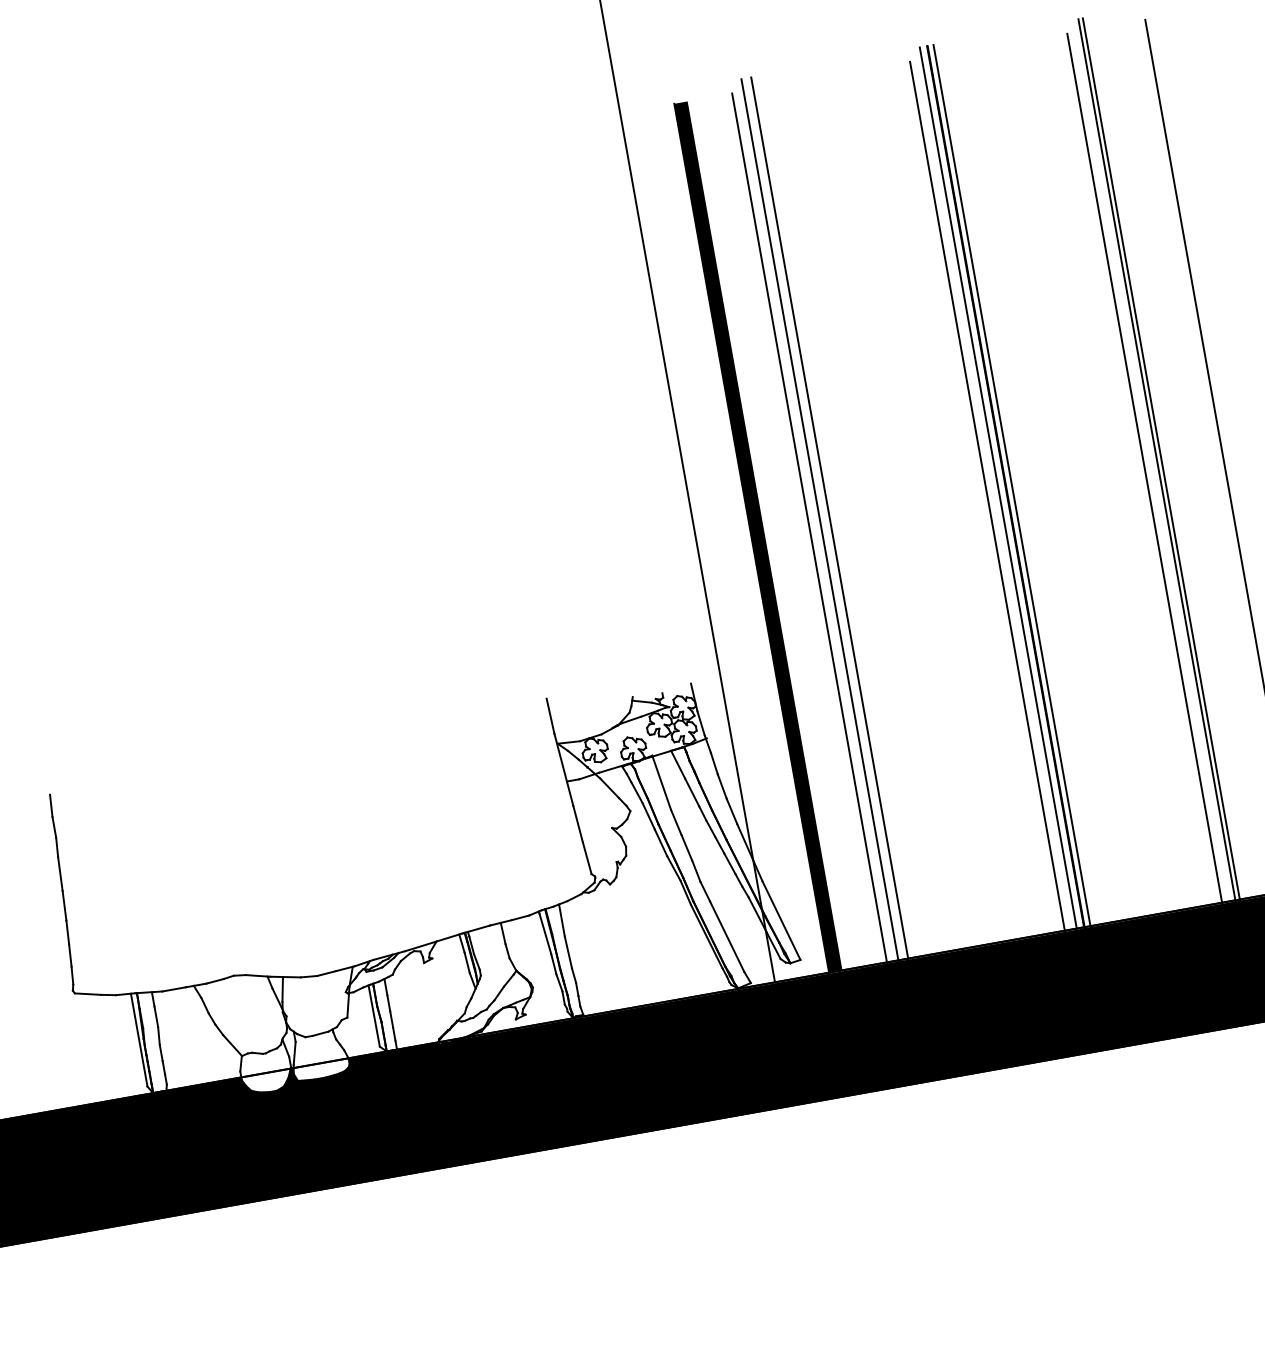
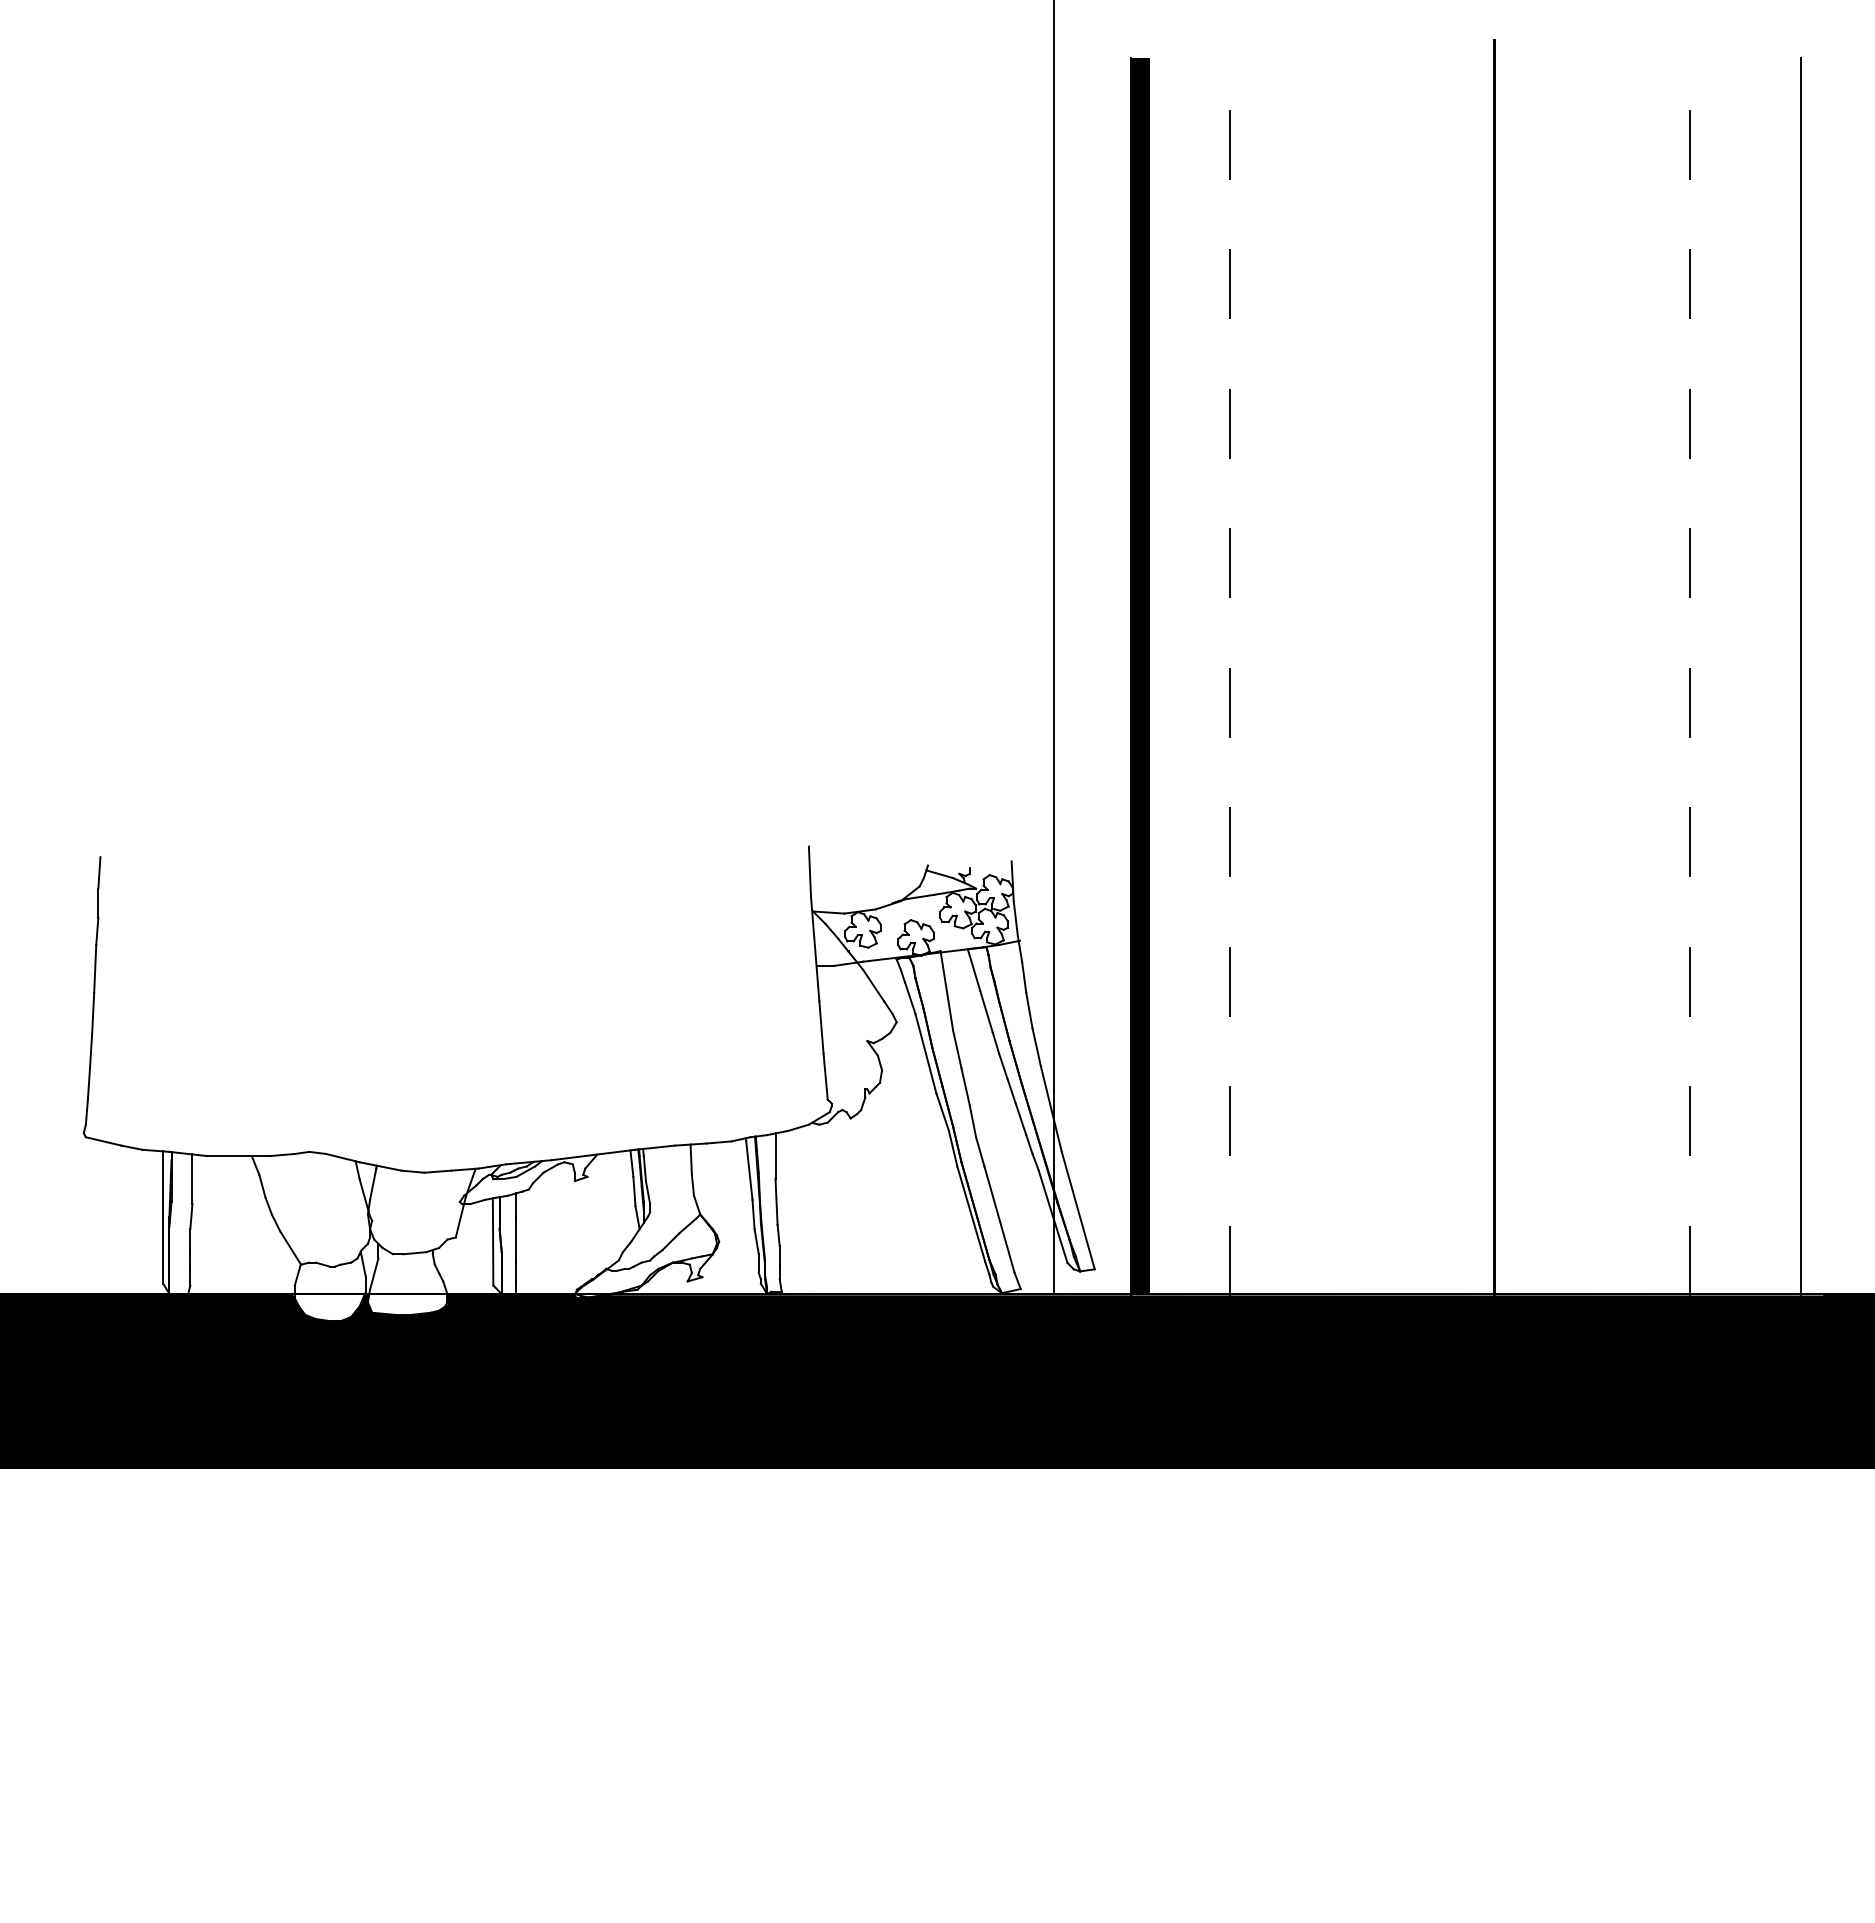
line: (1161, 459) -> (1715, 667), removed
line: (1157, 460) -> (1709, 667), removed
line: (1144, 468) -> (1690, 676), solid -> dashed
line: (1011, 485) -> (1502, 667), removed
line: (998, 488) -> (1483, 667), removed
line: (987, 496) -> (1466, 676), removed
line: (829, 518) -> (1243, 667), removed
line: (819, 520) -> (1229, 667), solid -> dashed
line: (809, 528) -> (1213, 676), removed

